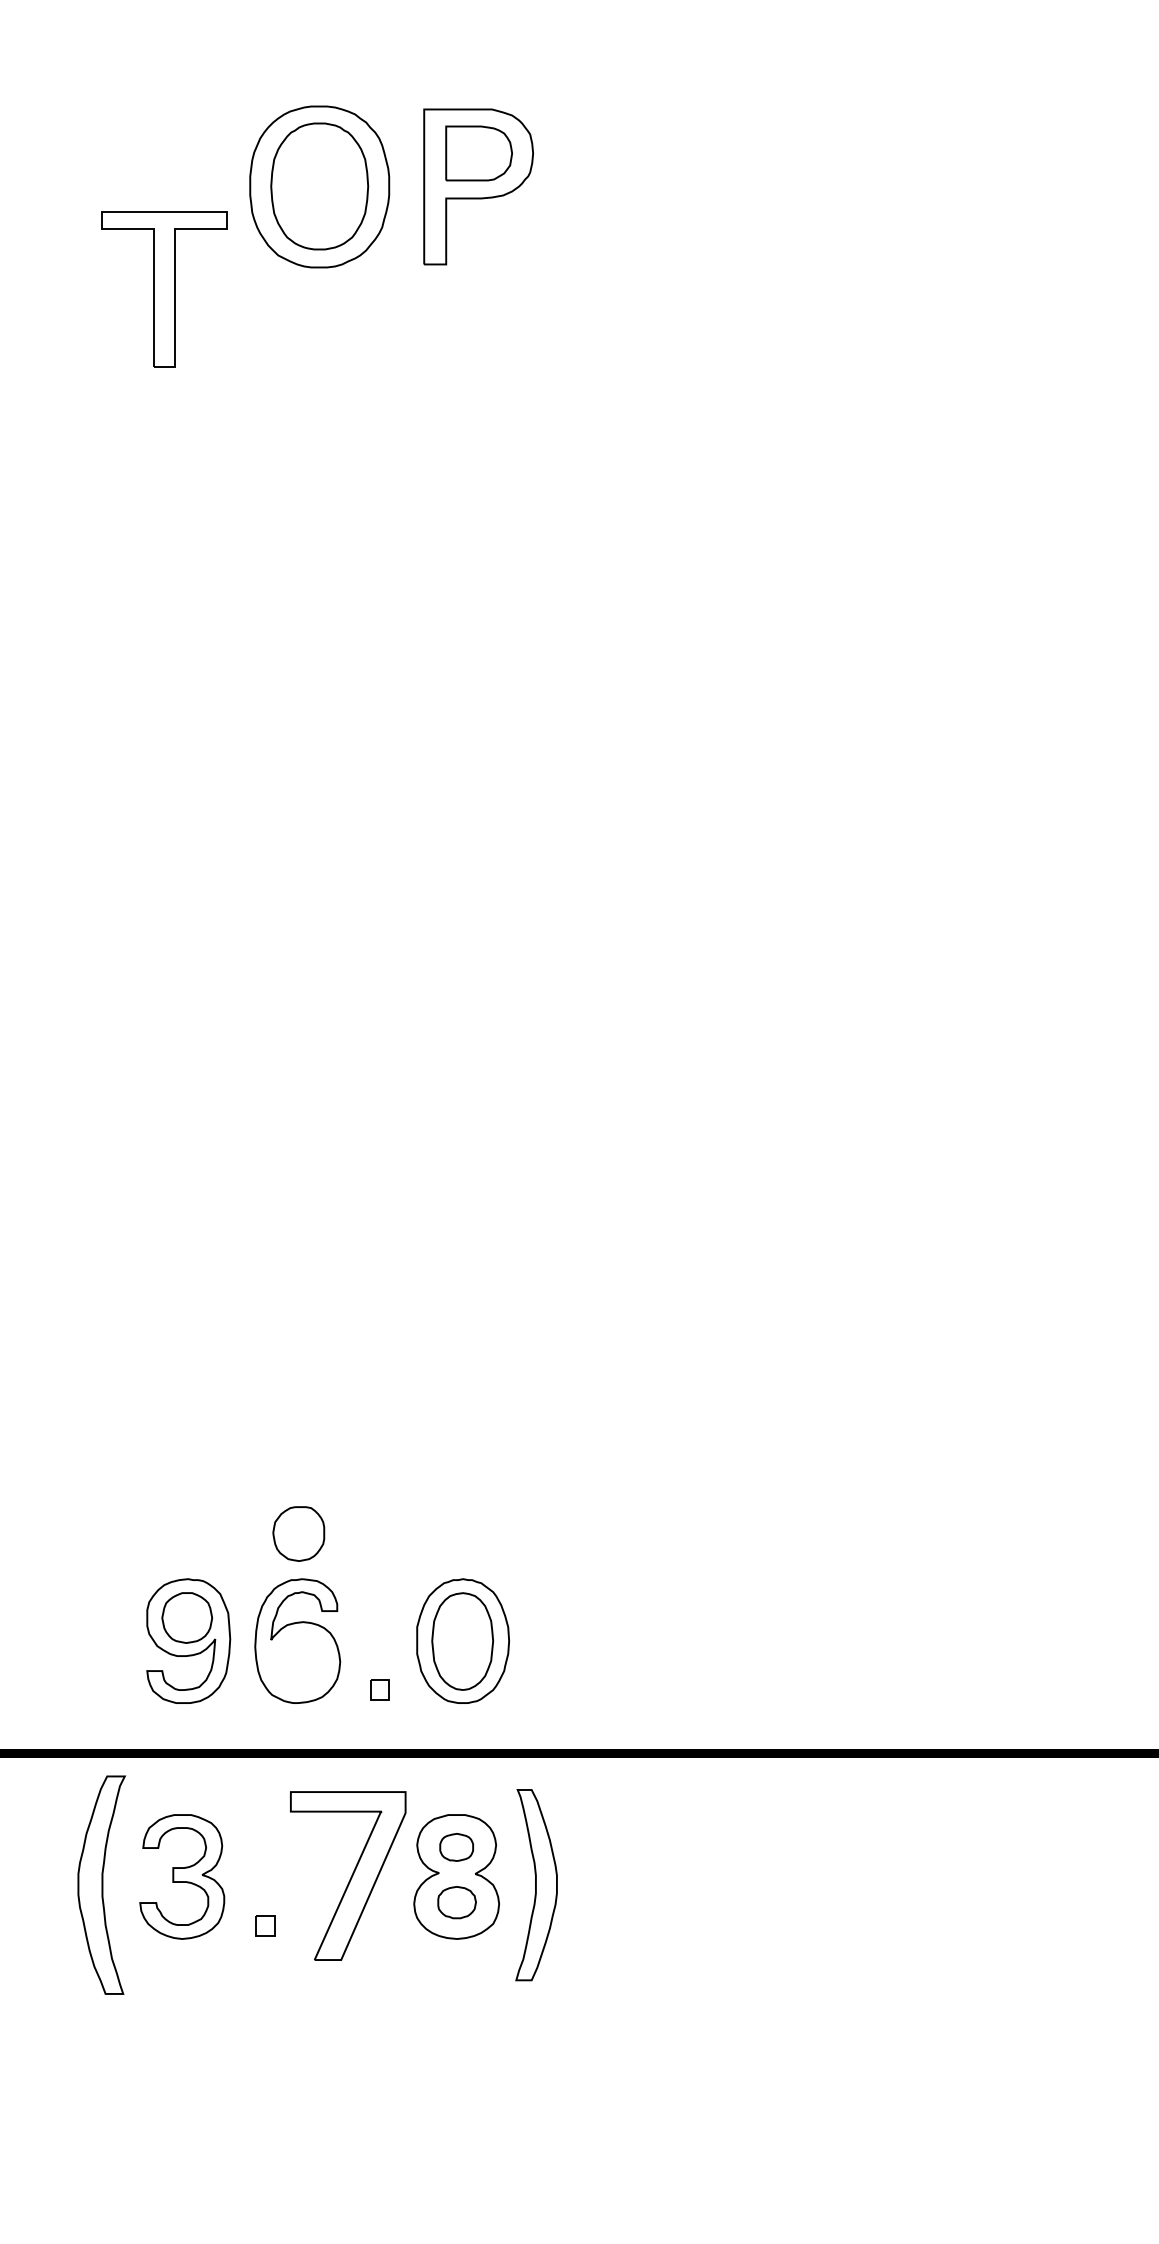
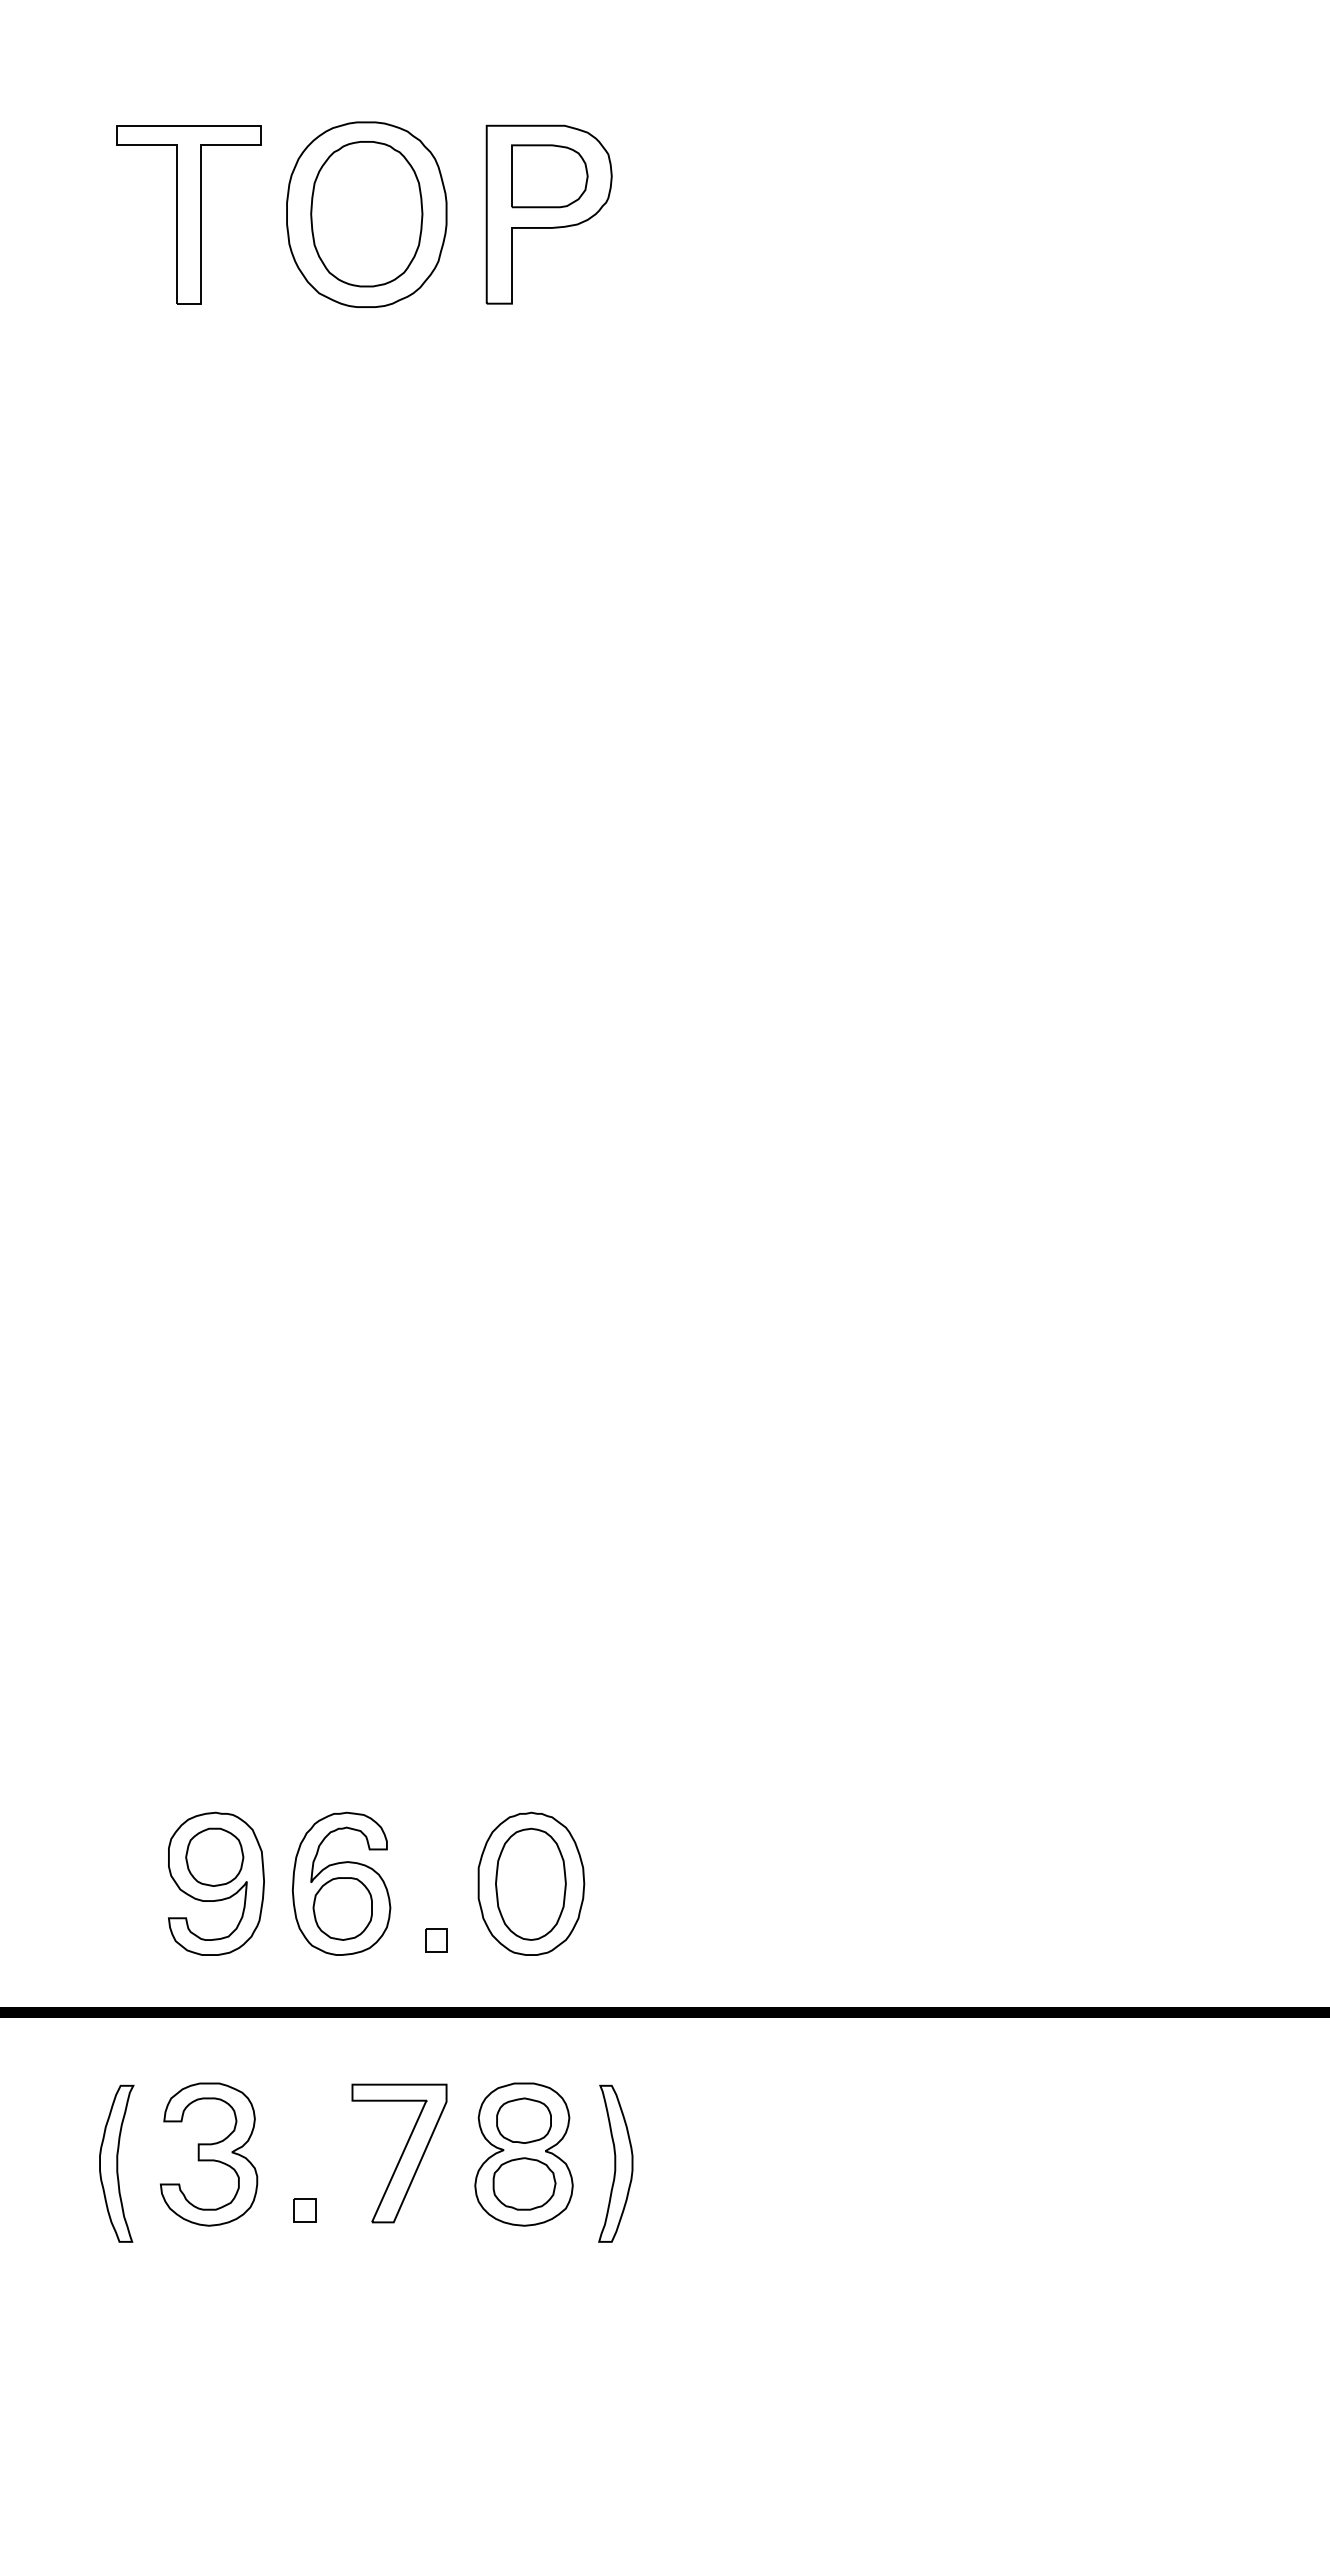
part: (164, 289) -> (188, 214), moved
part: (298, 1533) -> (342, 1908), moved
part: (456, 1847) -> (523, 2120), size x1.43
part: (348, 1876) -> (399, 2153), size x0.71
part: (101, 1884) -> (116, 2163), size x0.62
part: (536, 1884) -> (615, 2163), size x0.71
part: (457, 1902) -> (524, 2183), size x1.43

